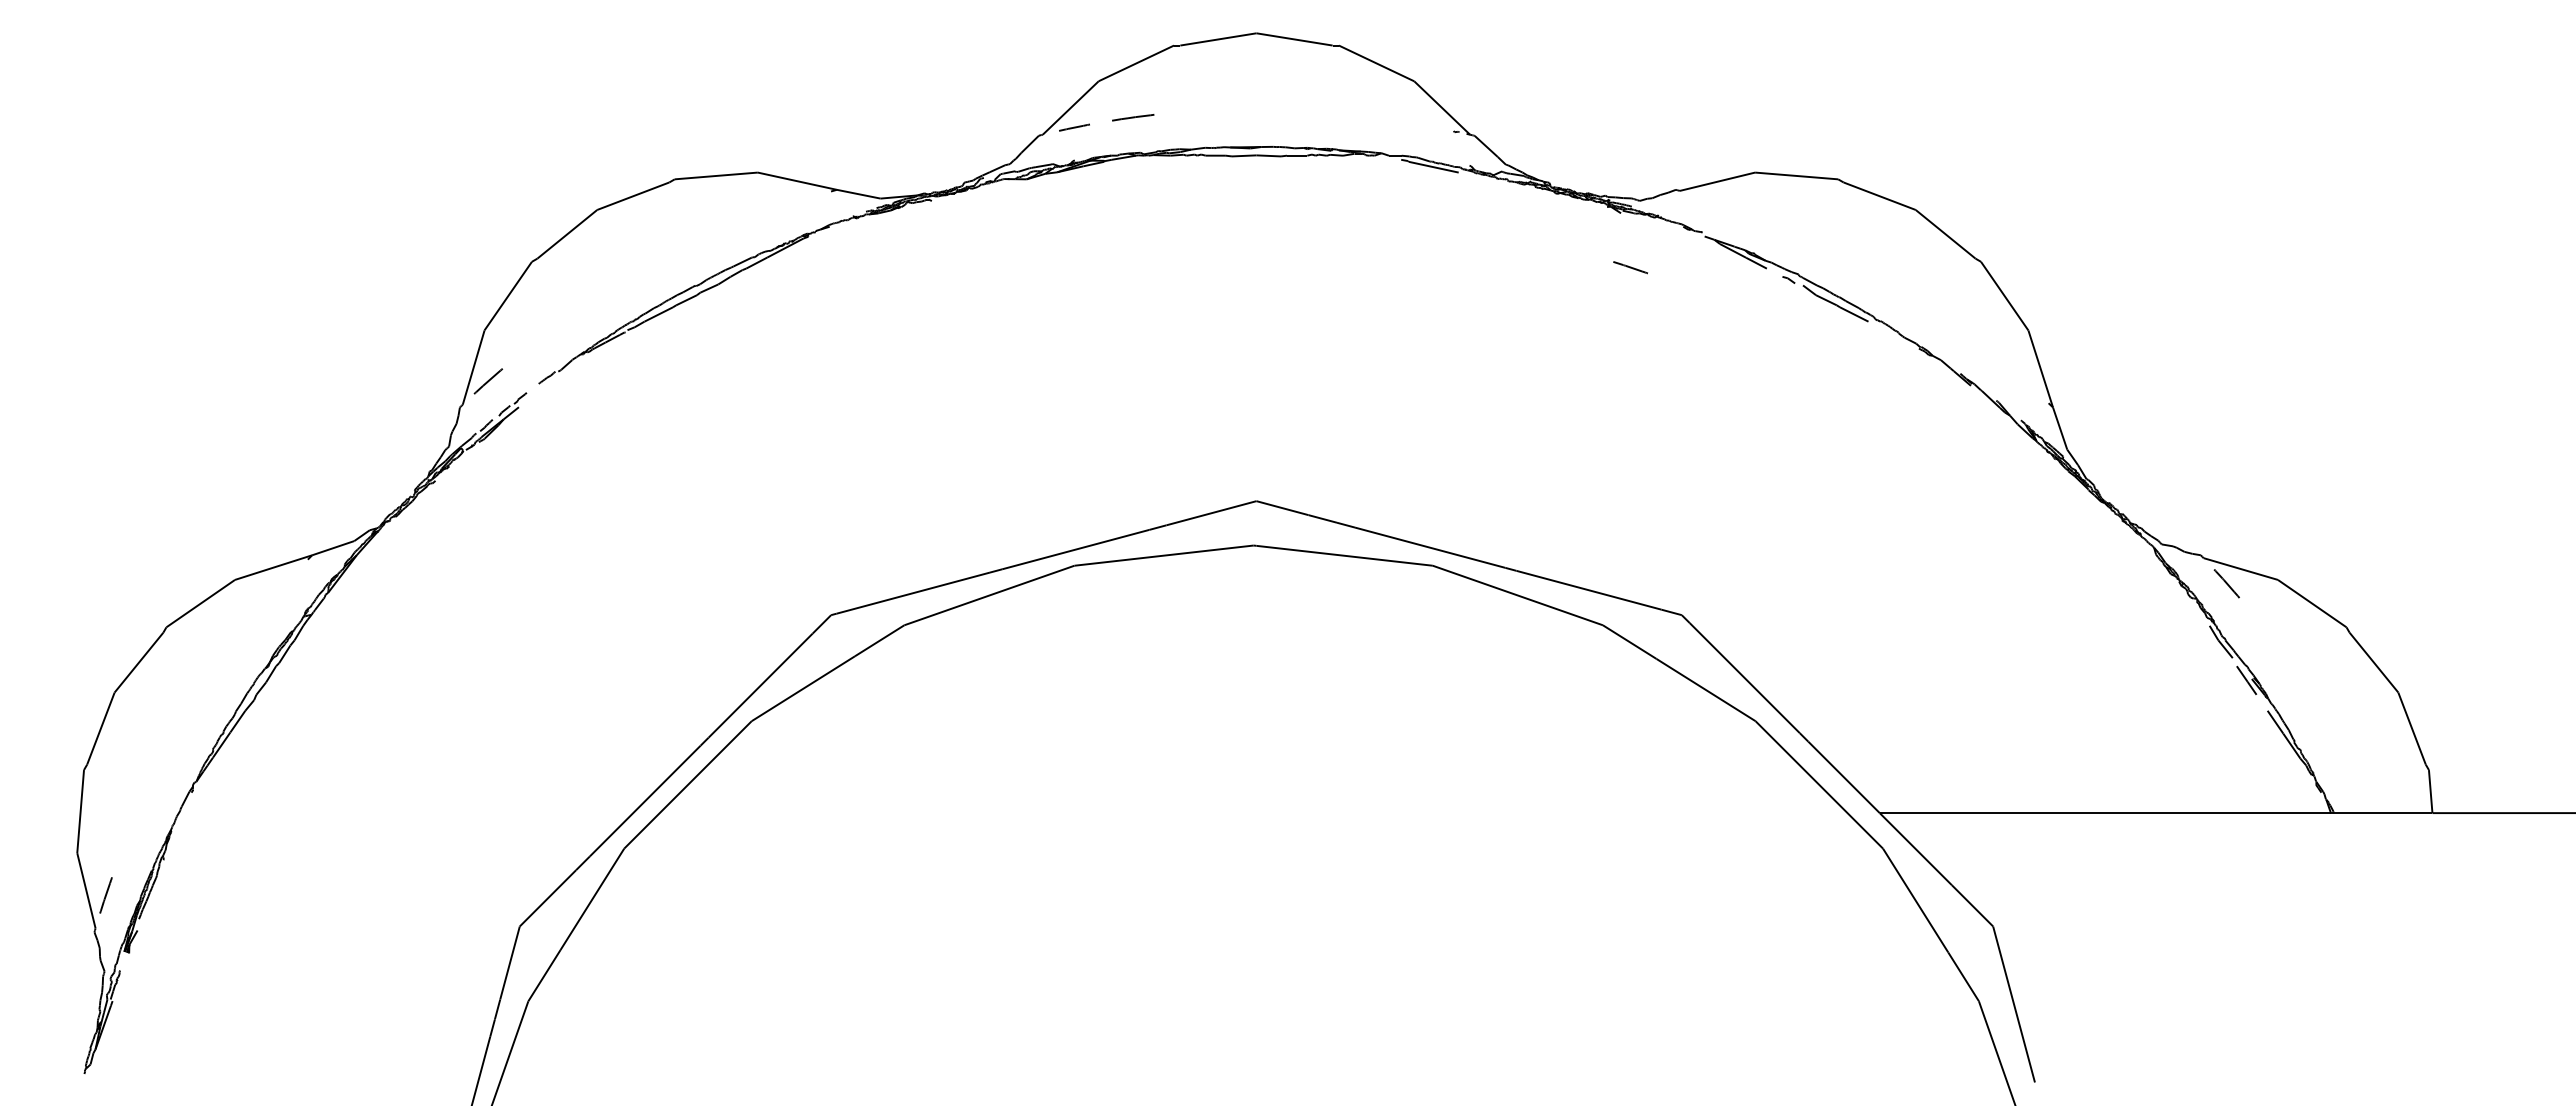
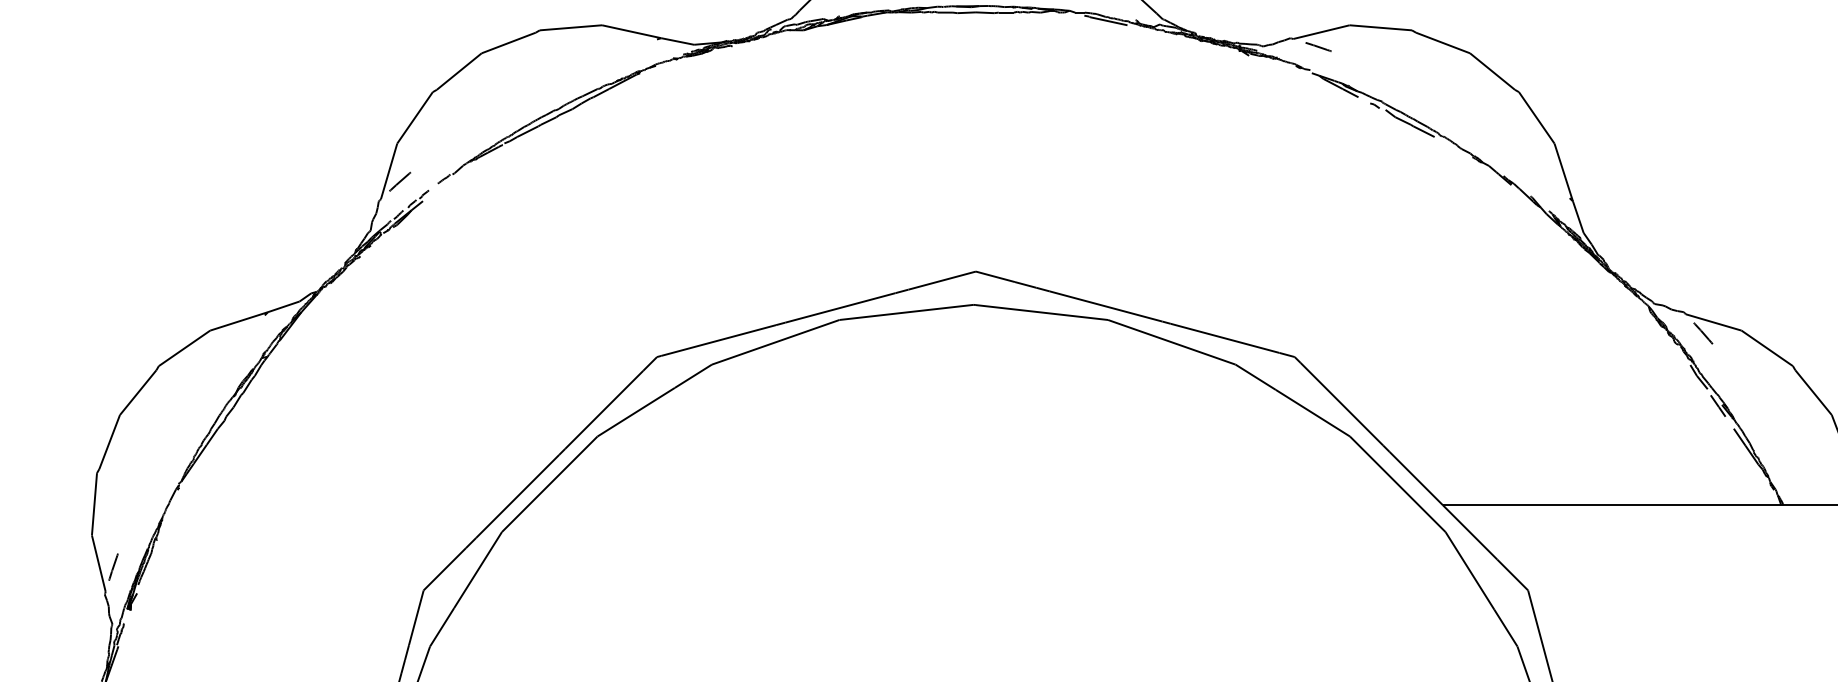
line: (1630, 267) -> (1318, 46), moved

